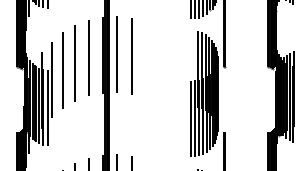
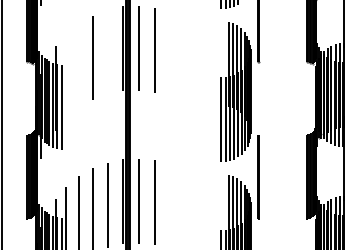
line: (88, 58) -> (107, 52), removed
line: (62, 71) -> (78, 66), removed
line: (51, 79) -> (66, 75), removed

